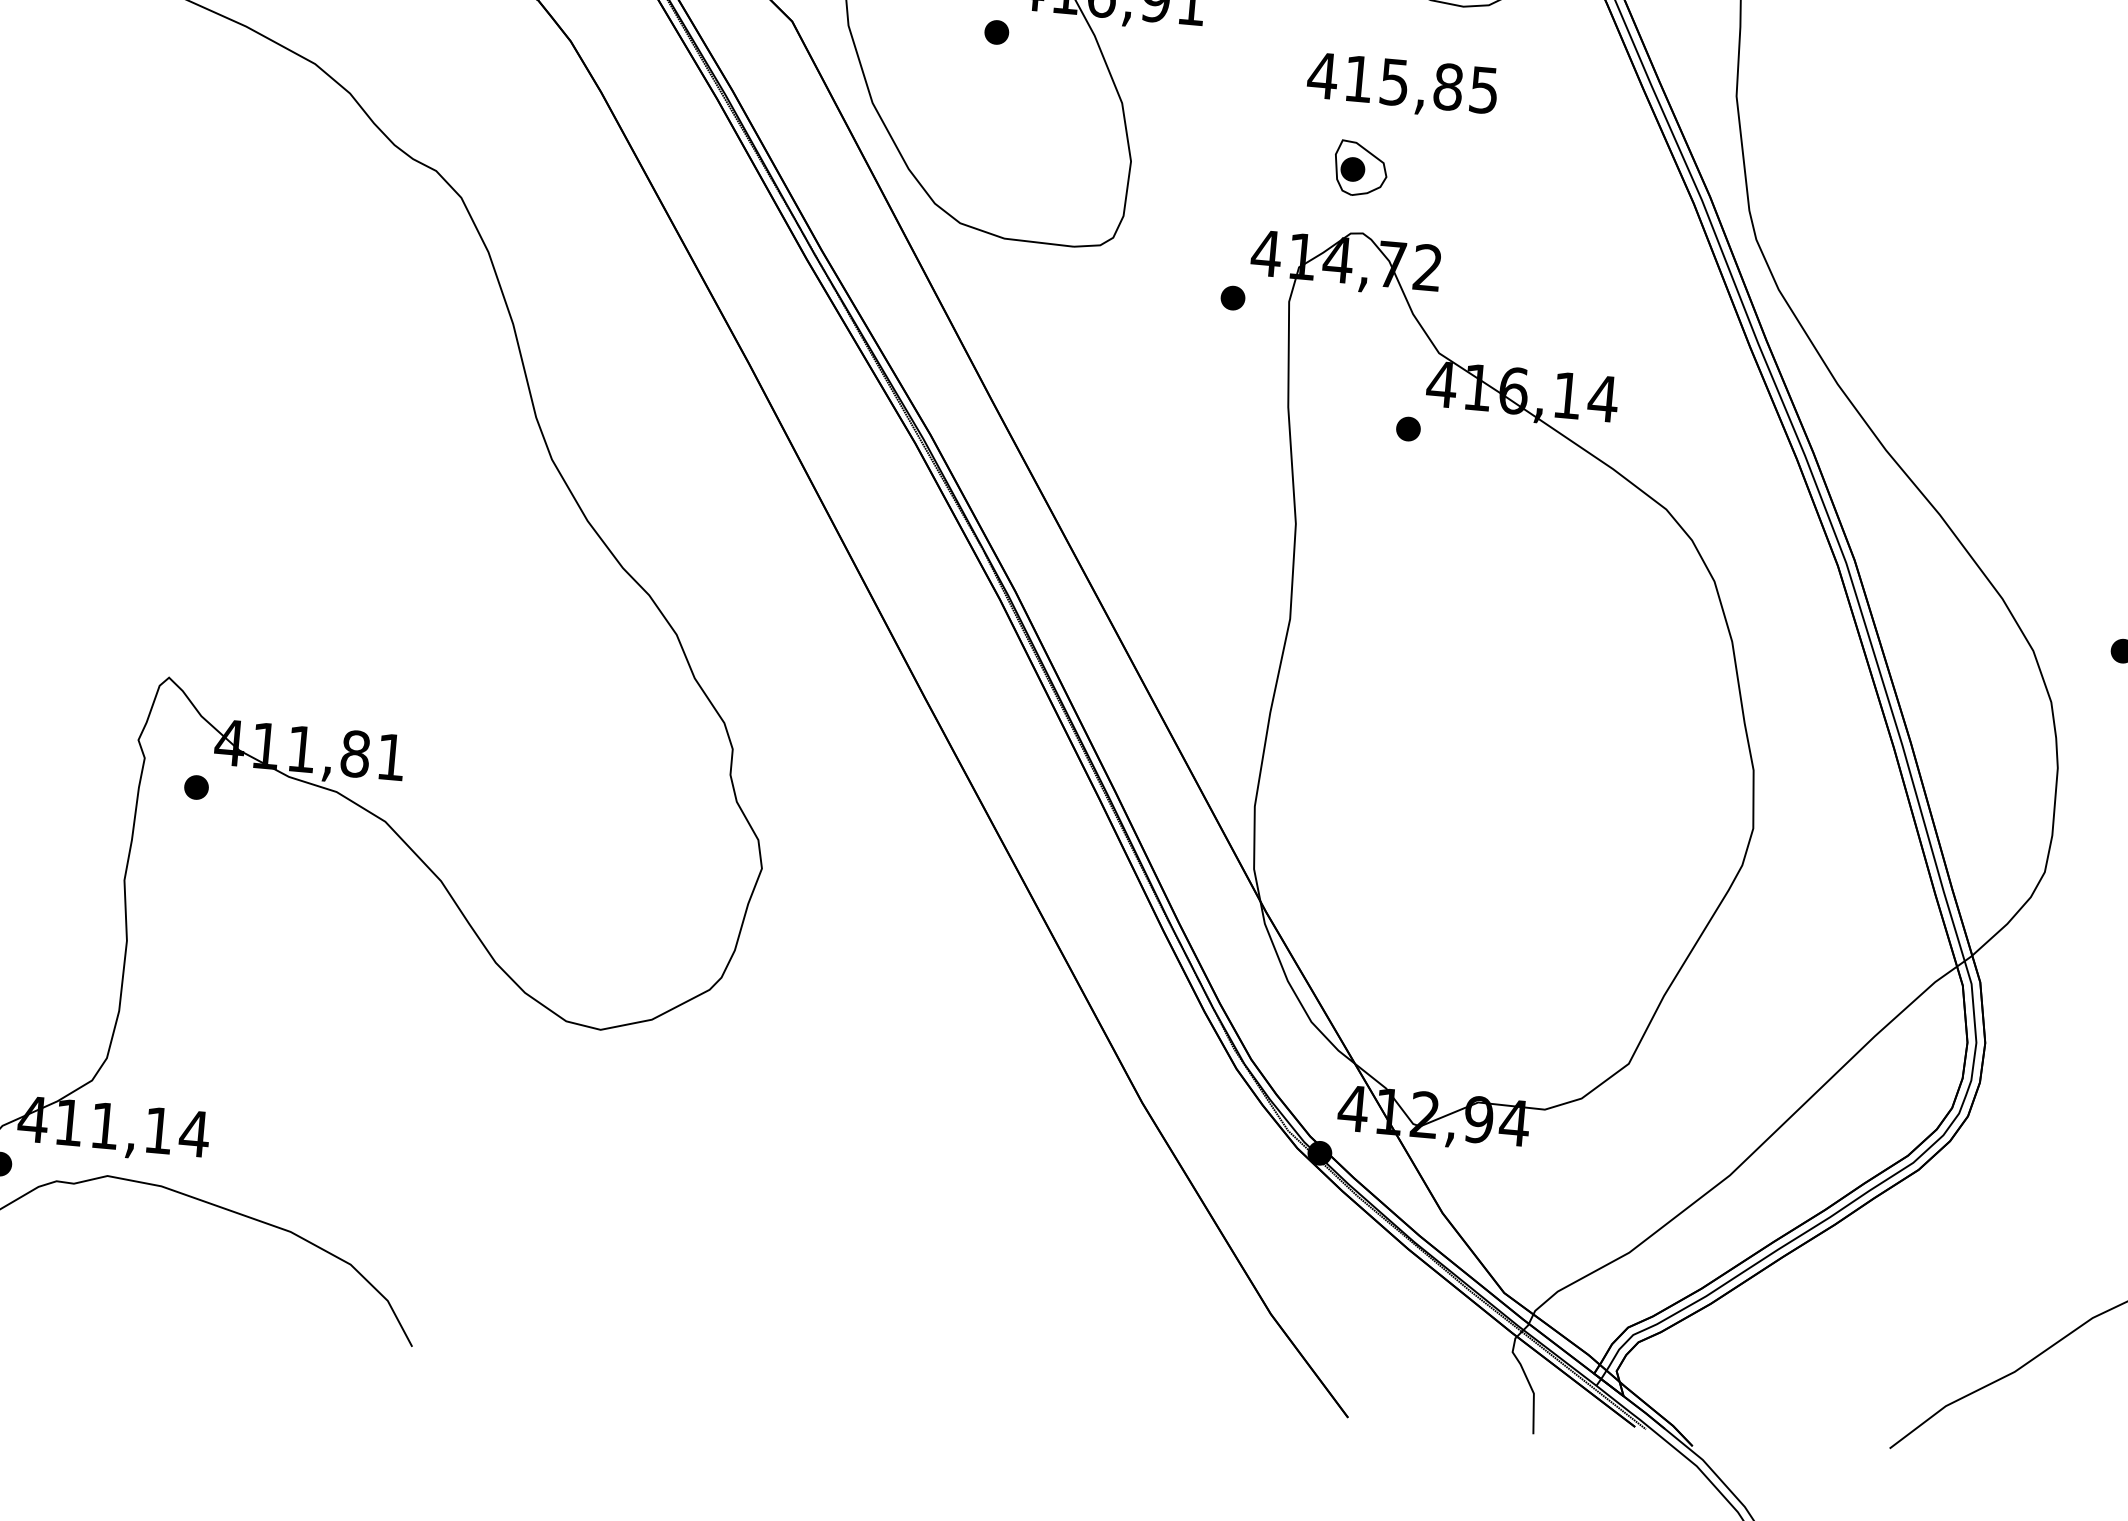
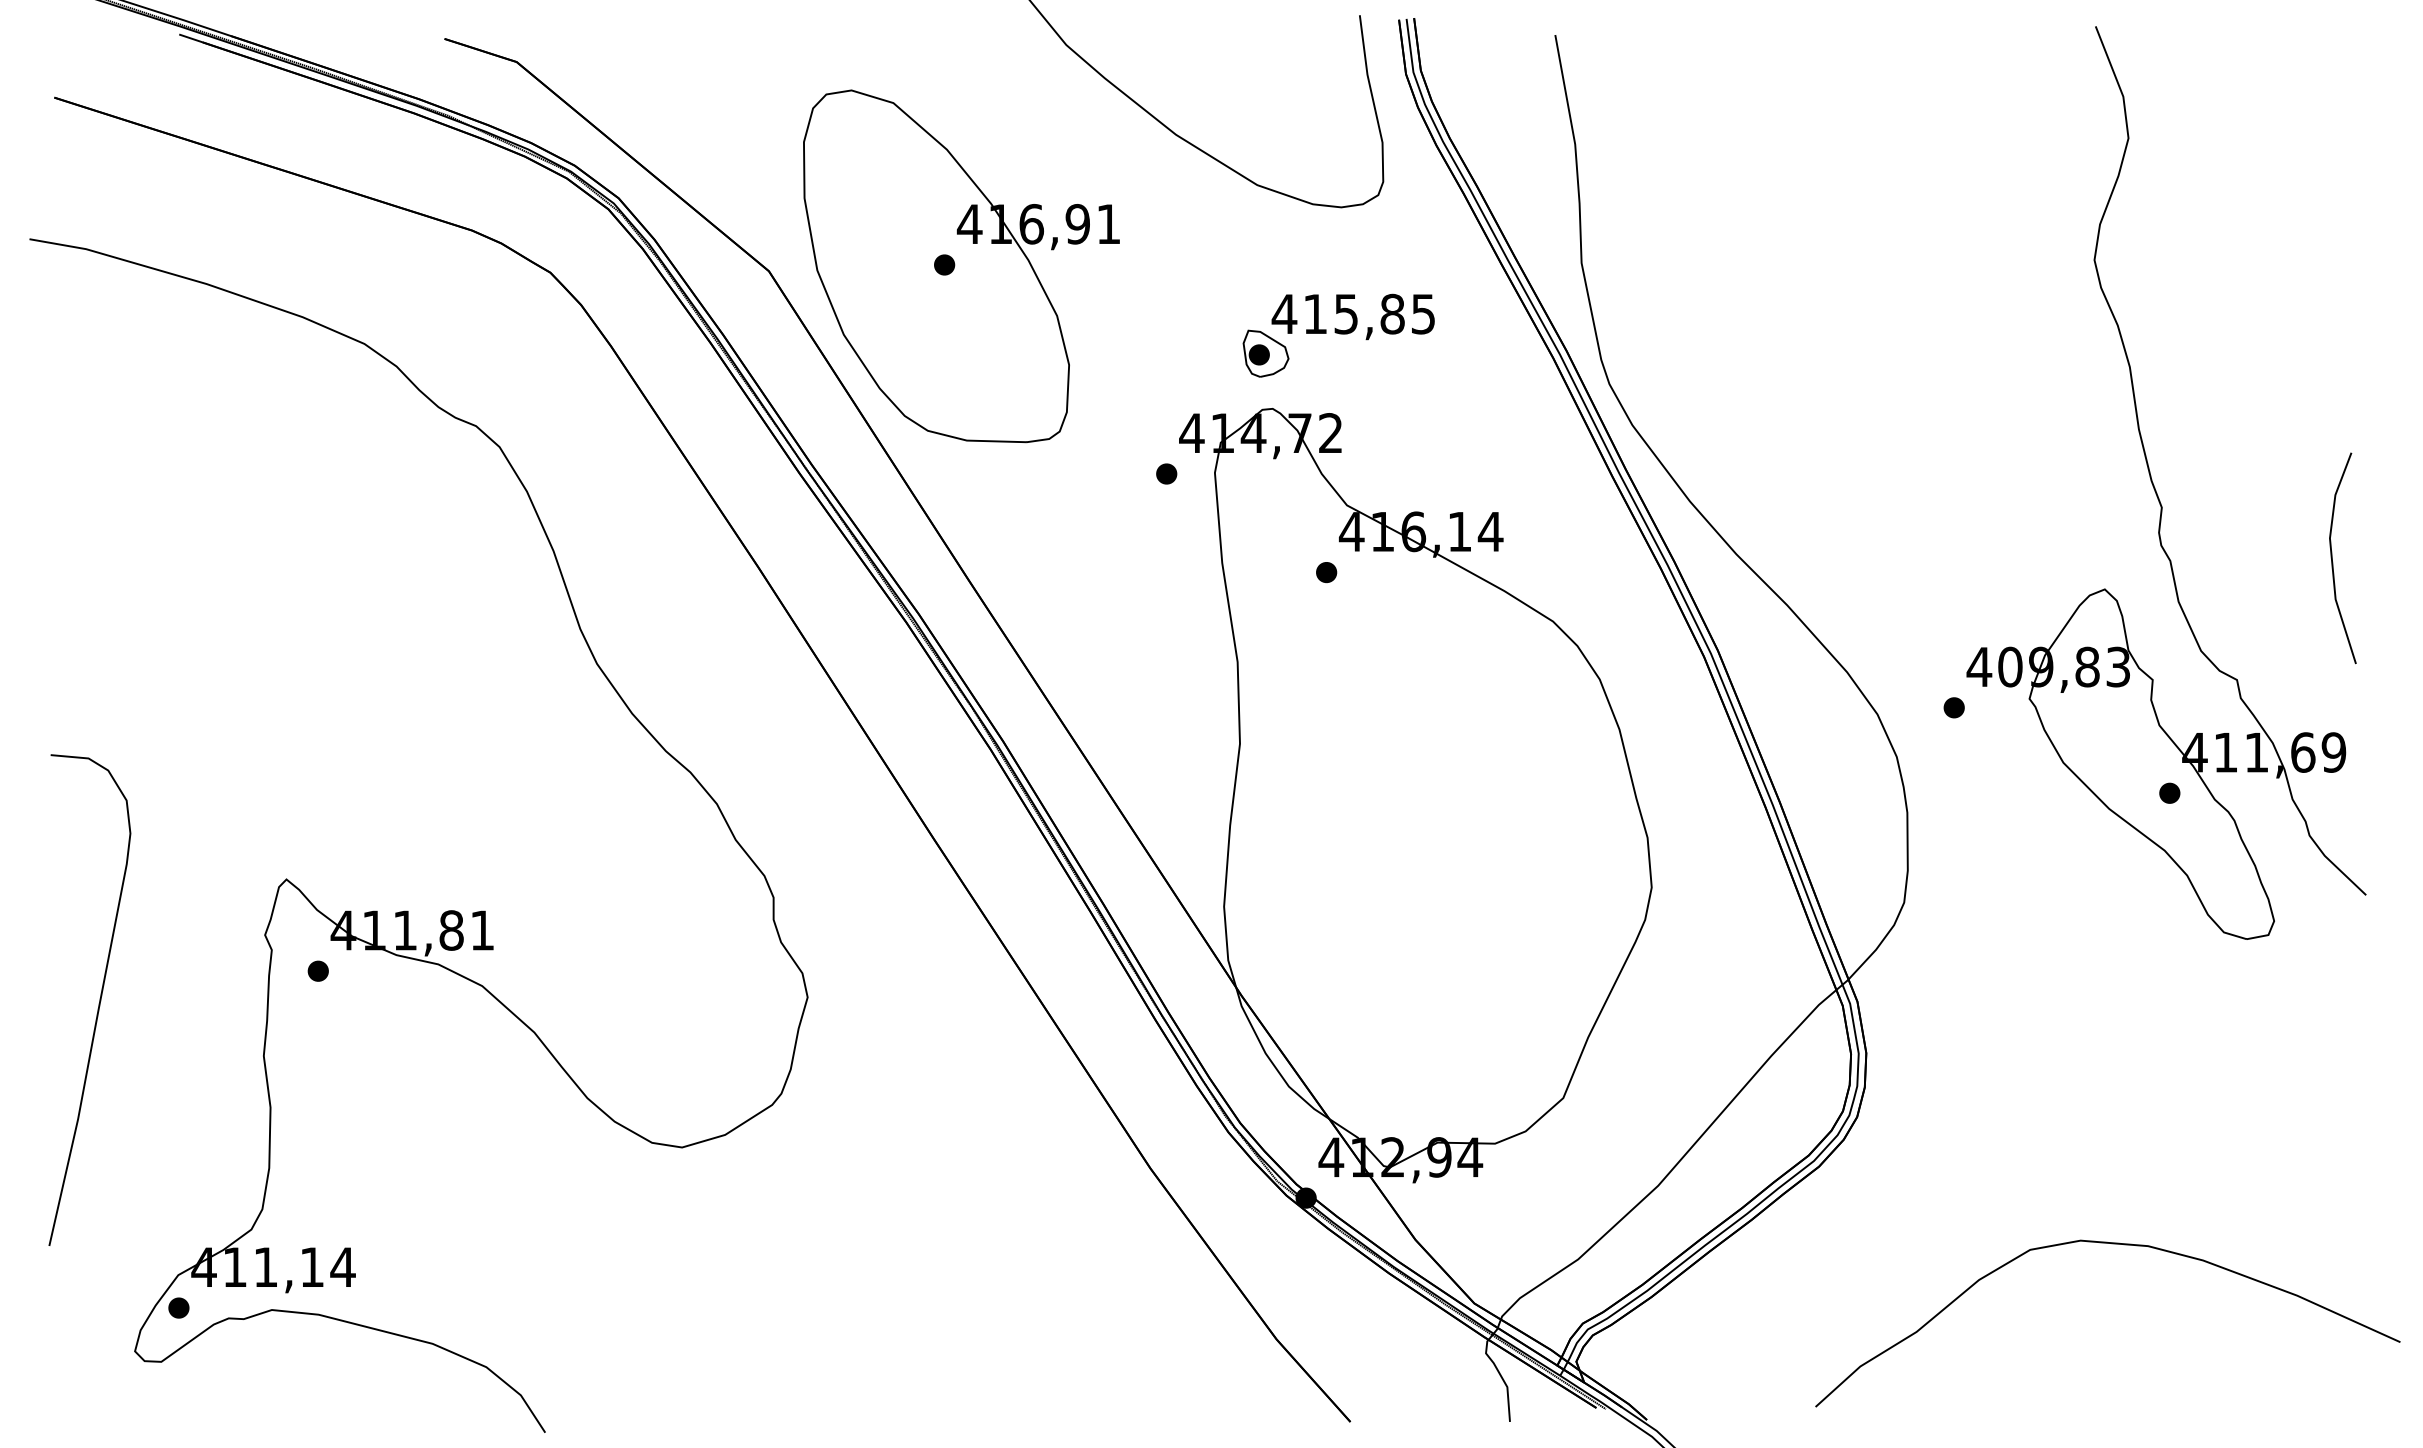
text: (1401, 85) -> (1352, 316), moved

